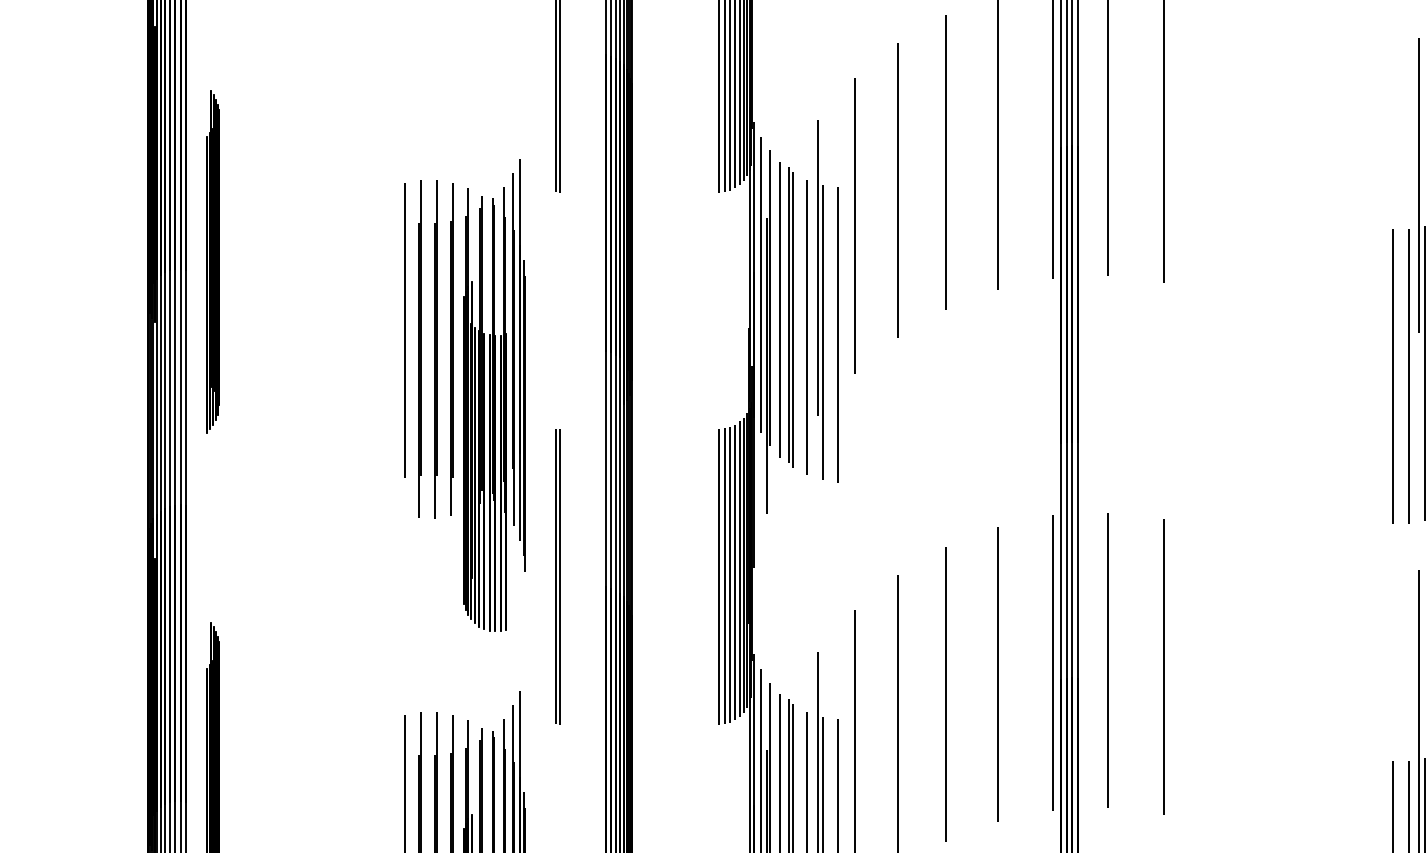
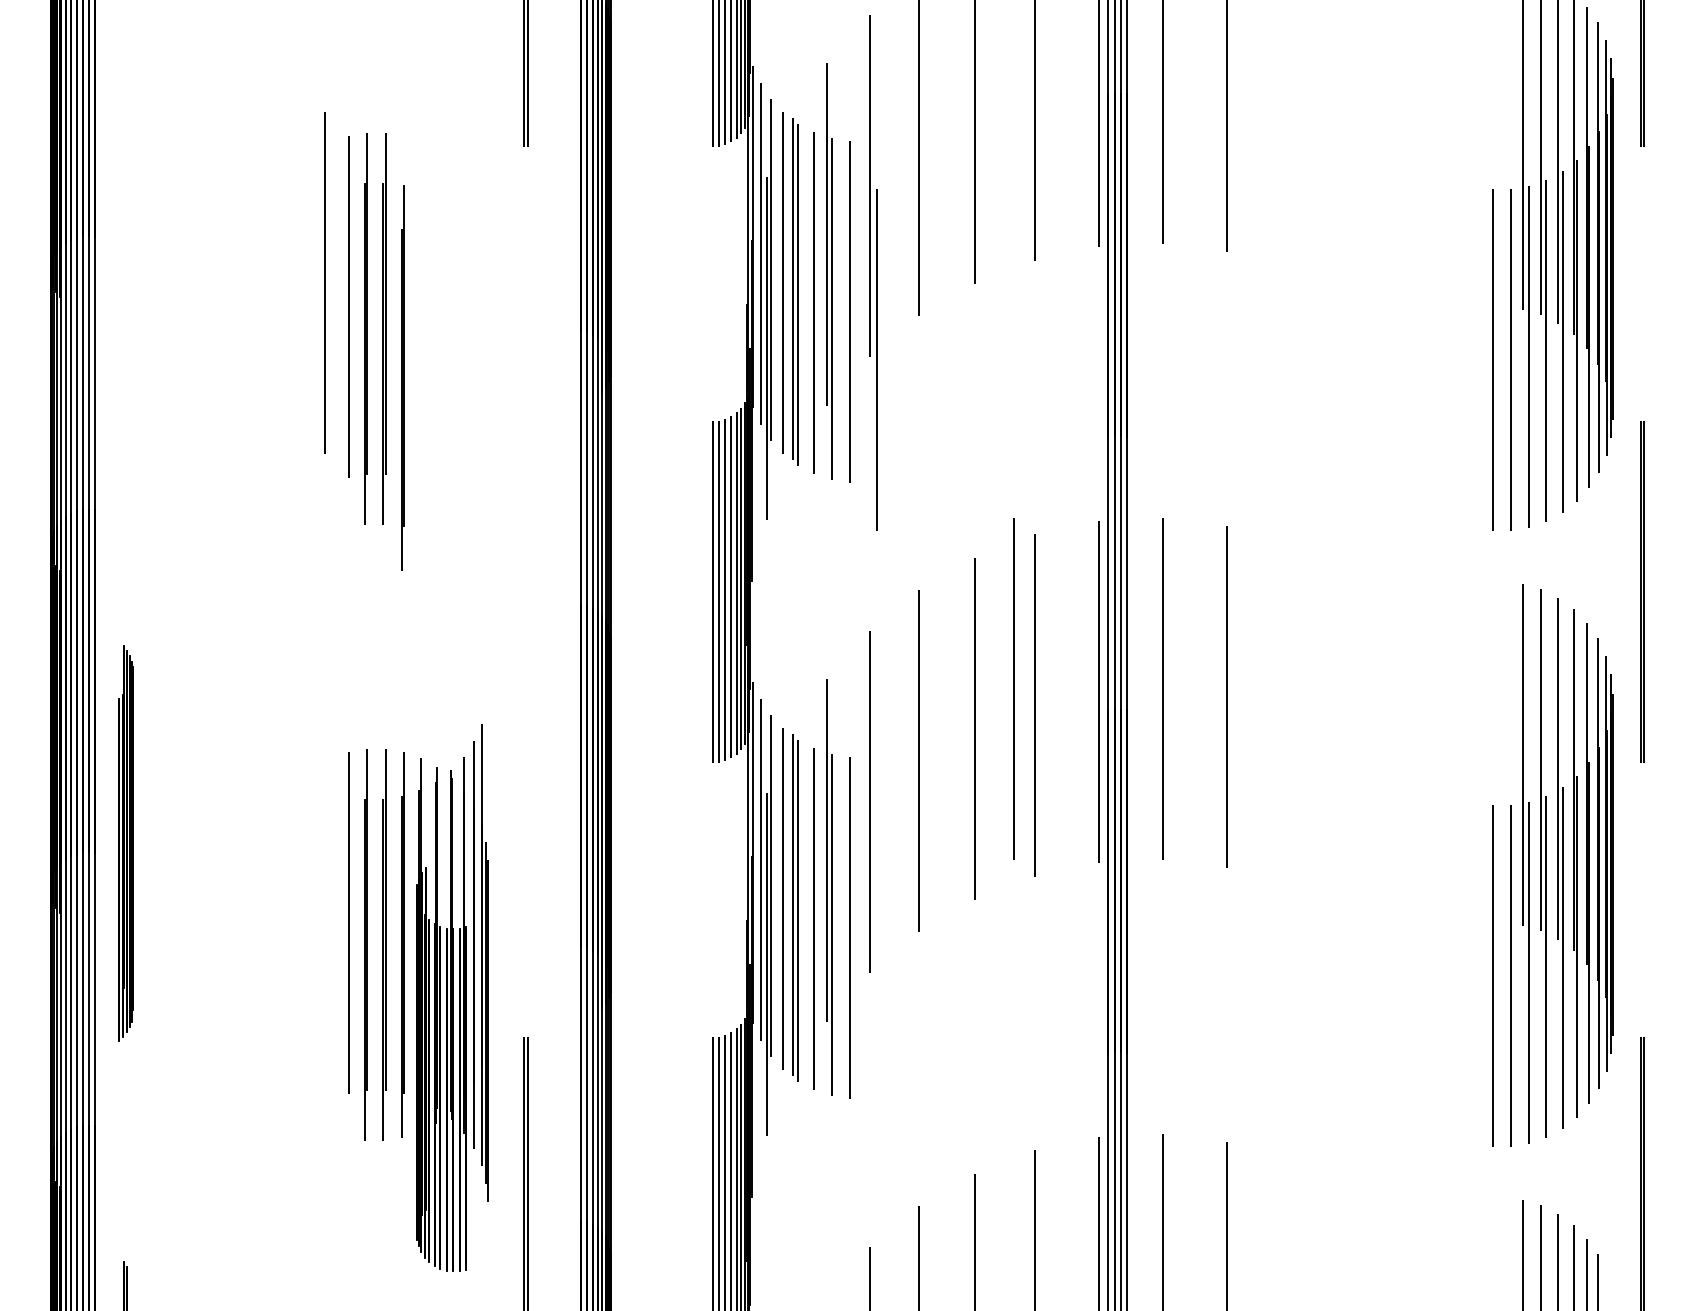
part: (212, 261) -> (125, 227), removed
line: (384, 309) -> (324, 282), added
line: (451, 348) -> (402, 377), moved
line: (860, 375) -> (876, 359), added
part: (494, 394) -> (452, 381), removed
part: (557, 576) -> (525, 591), removed
line: (979, 659) -> (1013, 688), added

